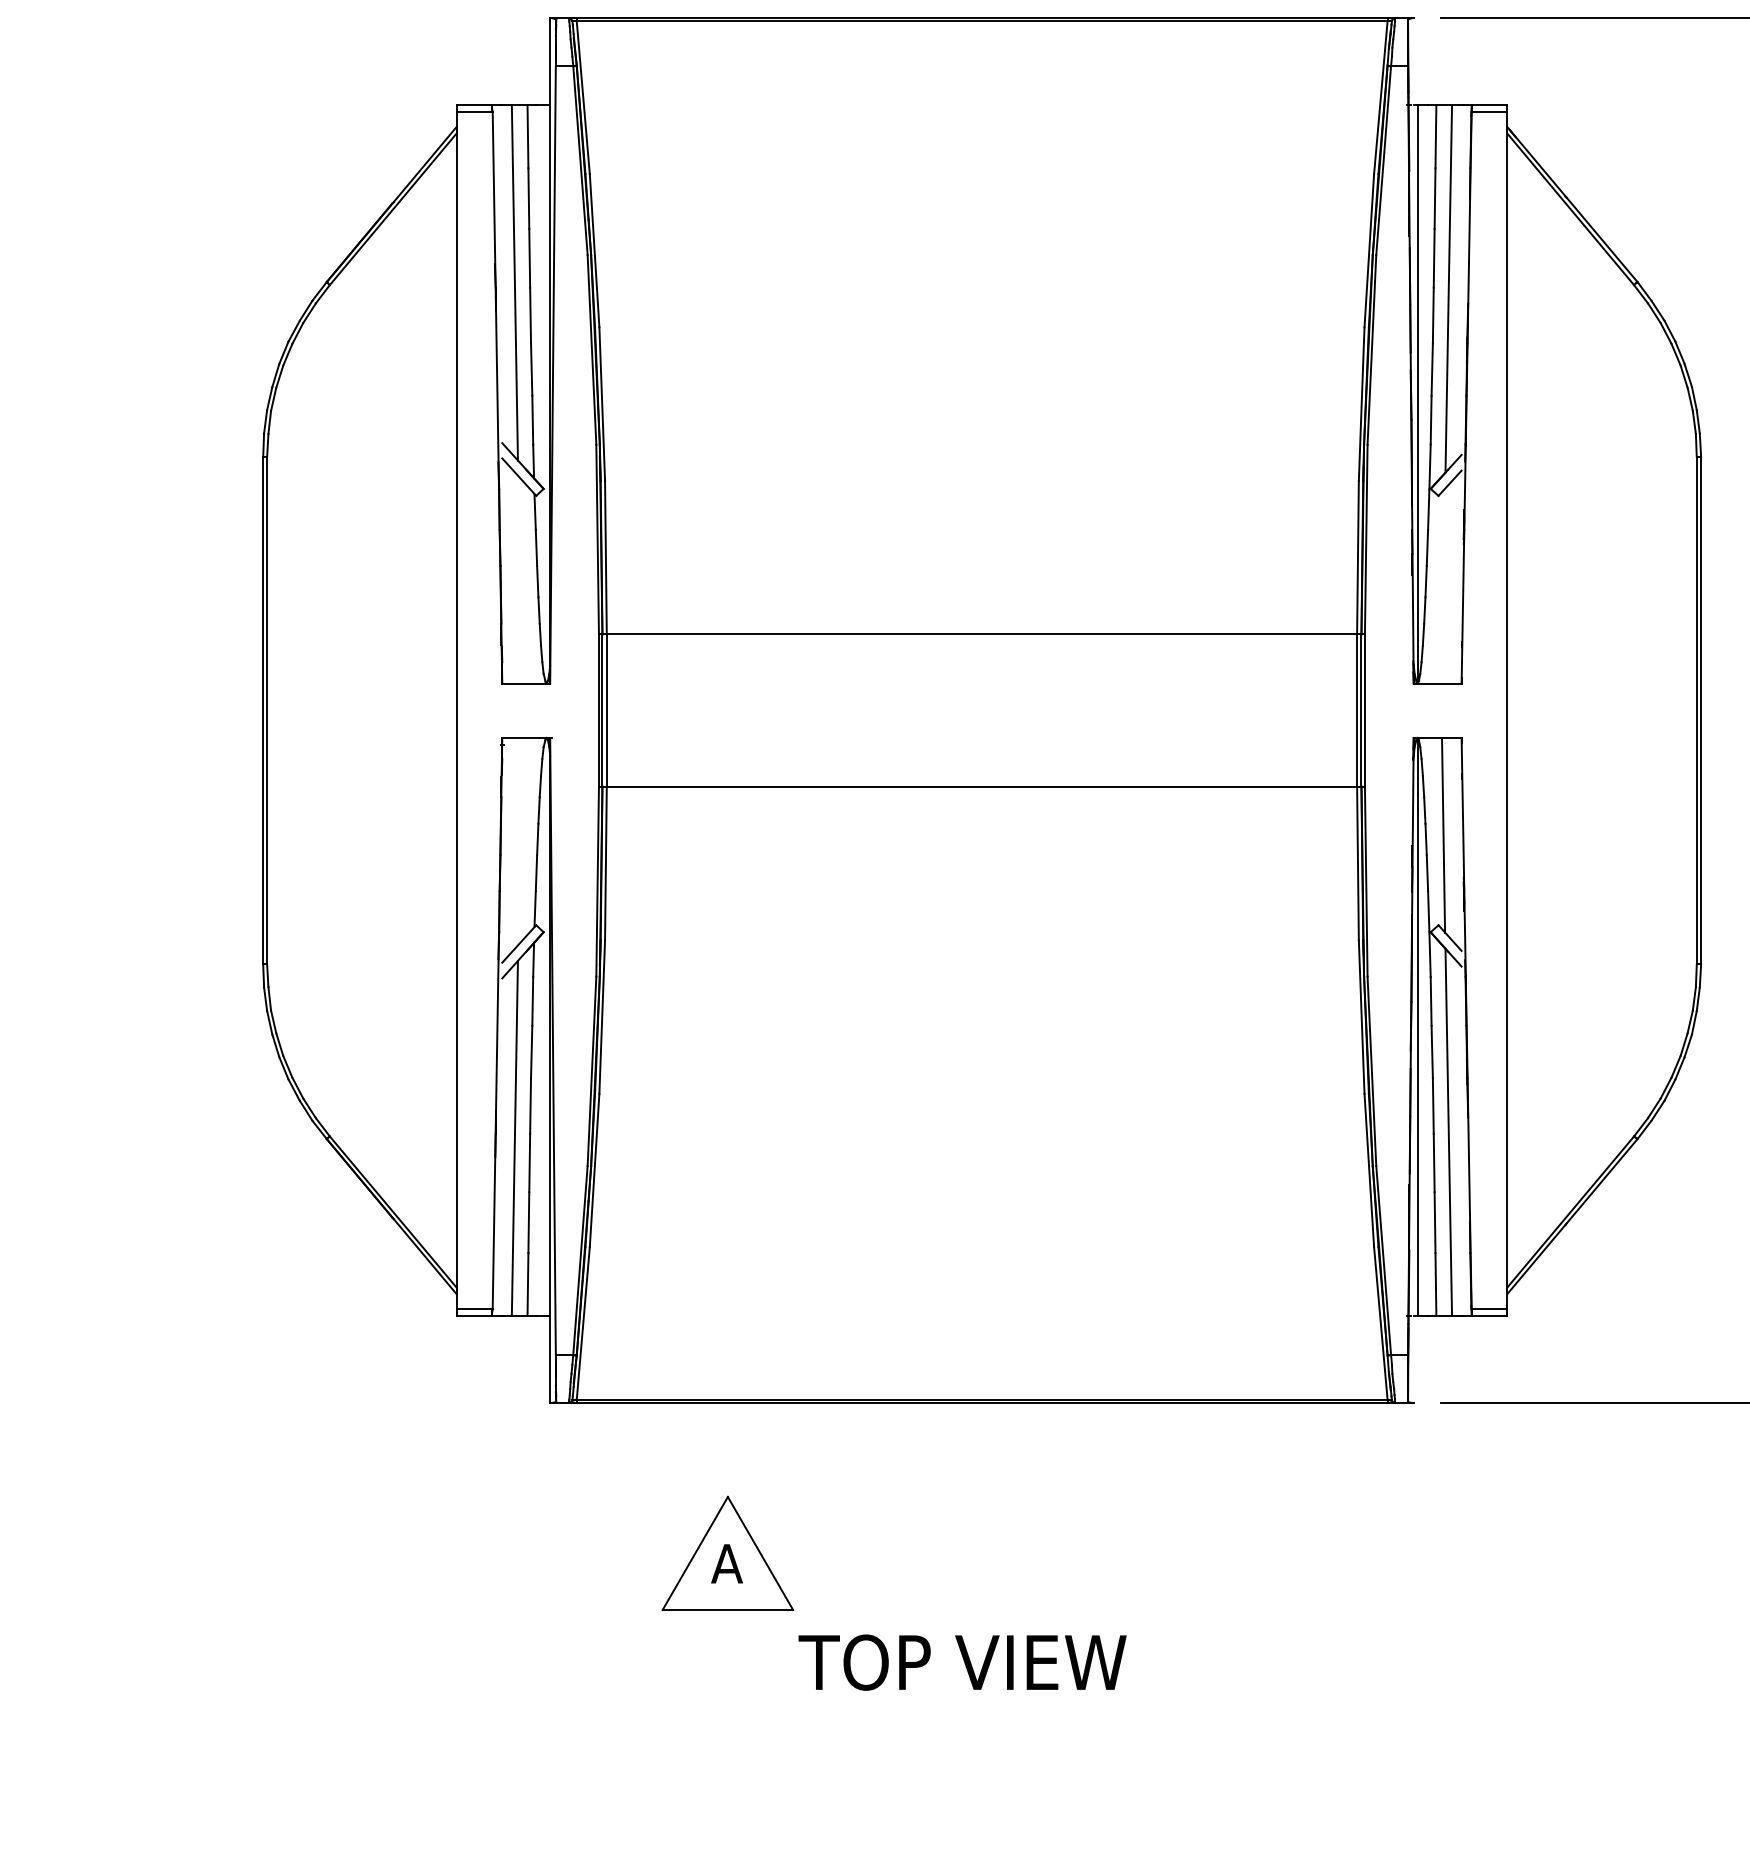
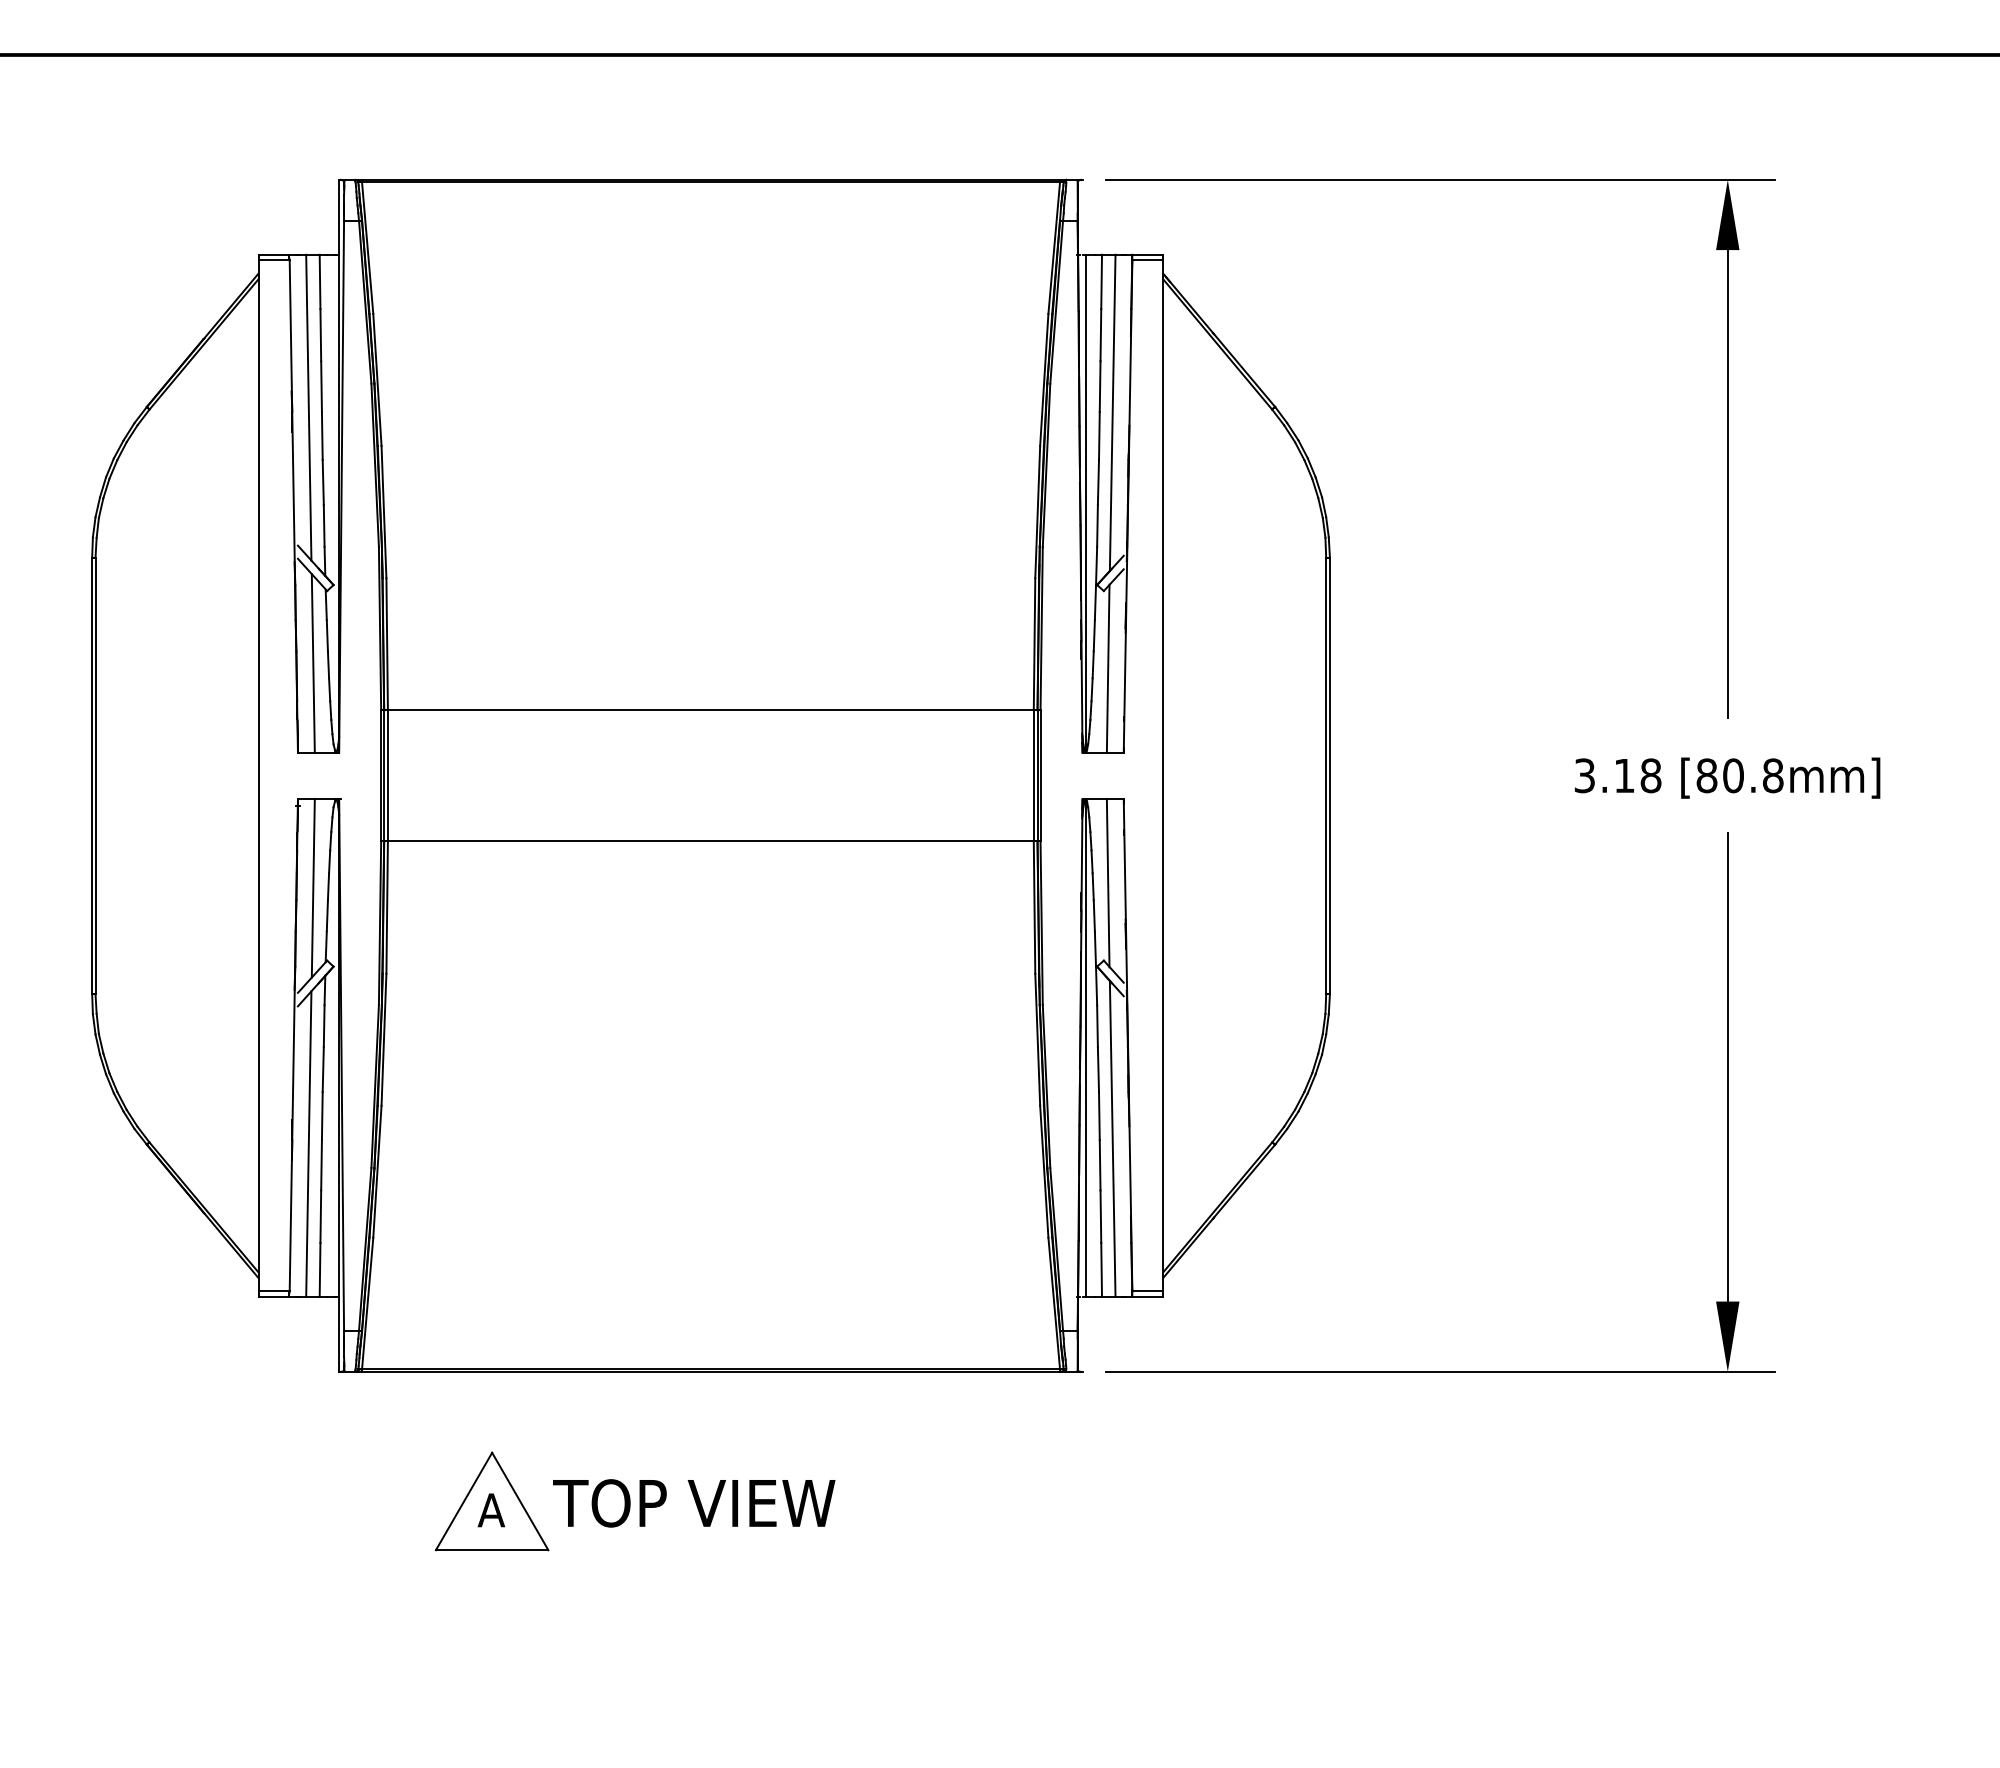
line: (519, 580) -> (312, 663), added
line: (1442, 585) -> (1107, 668), added
line: (519, 841) -> (312, 888), added
text: (962, 1662) -> (694, 1503), moved

